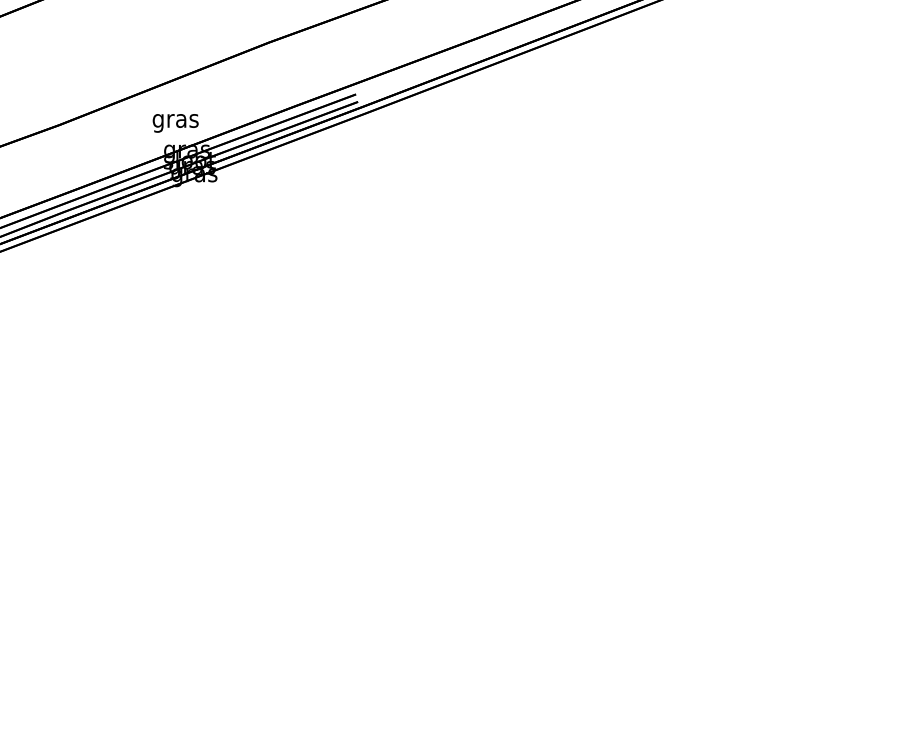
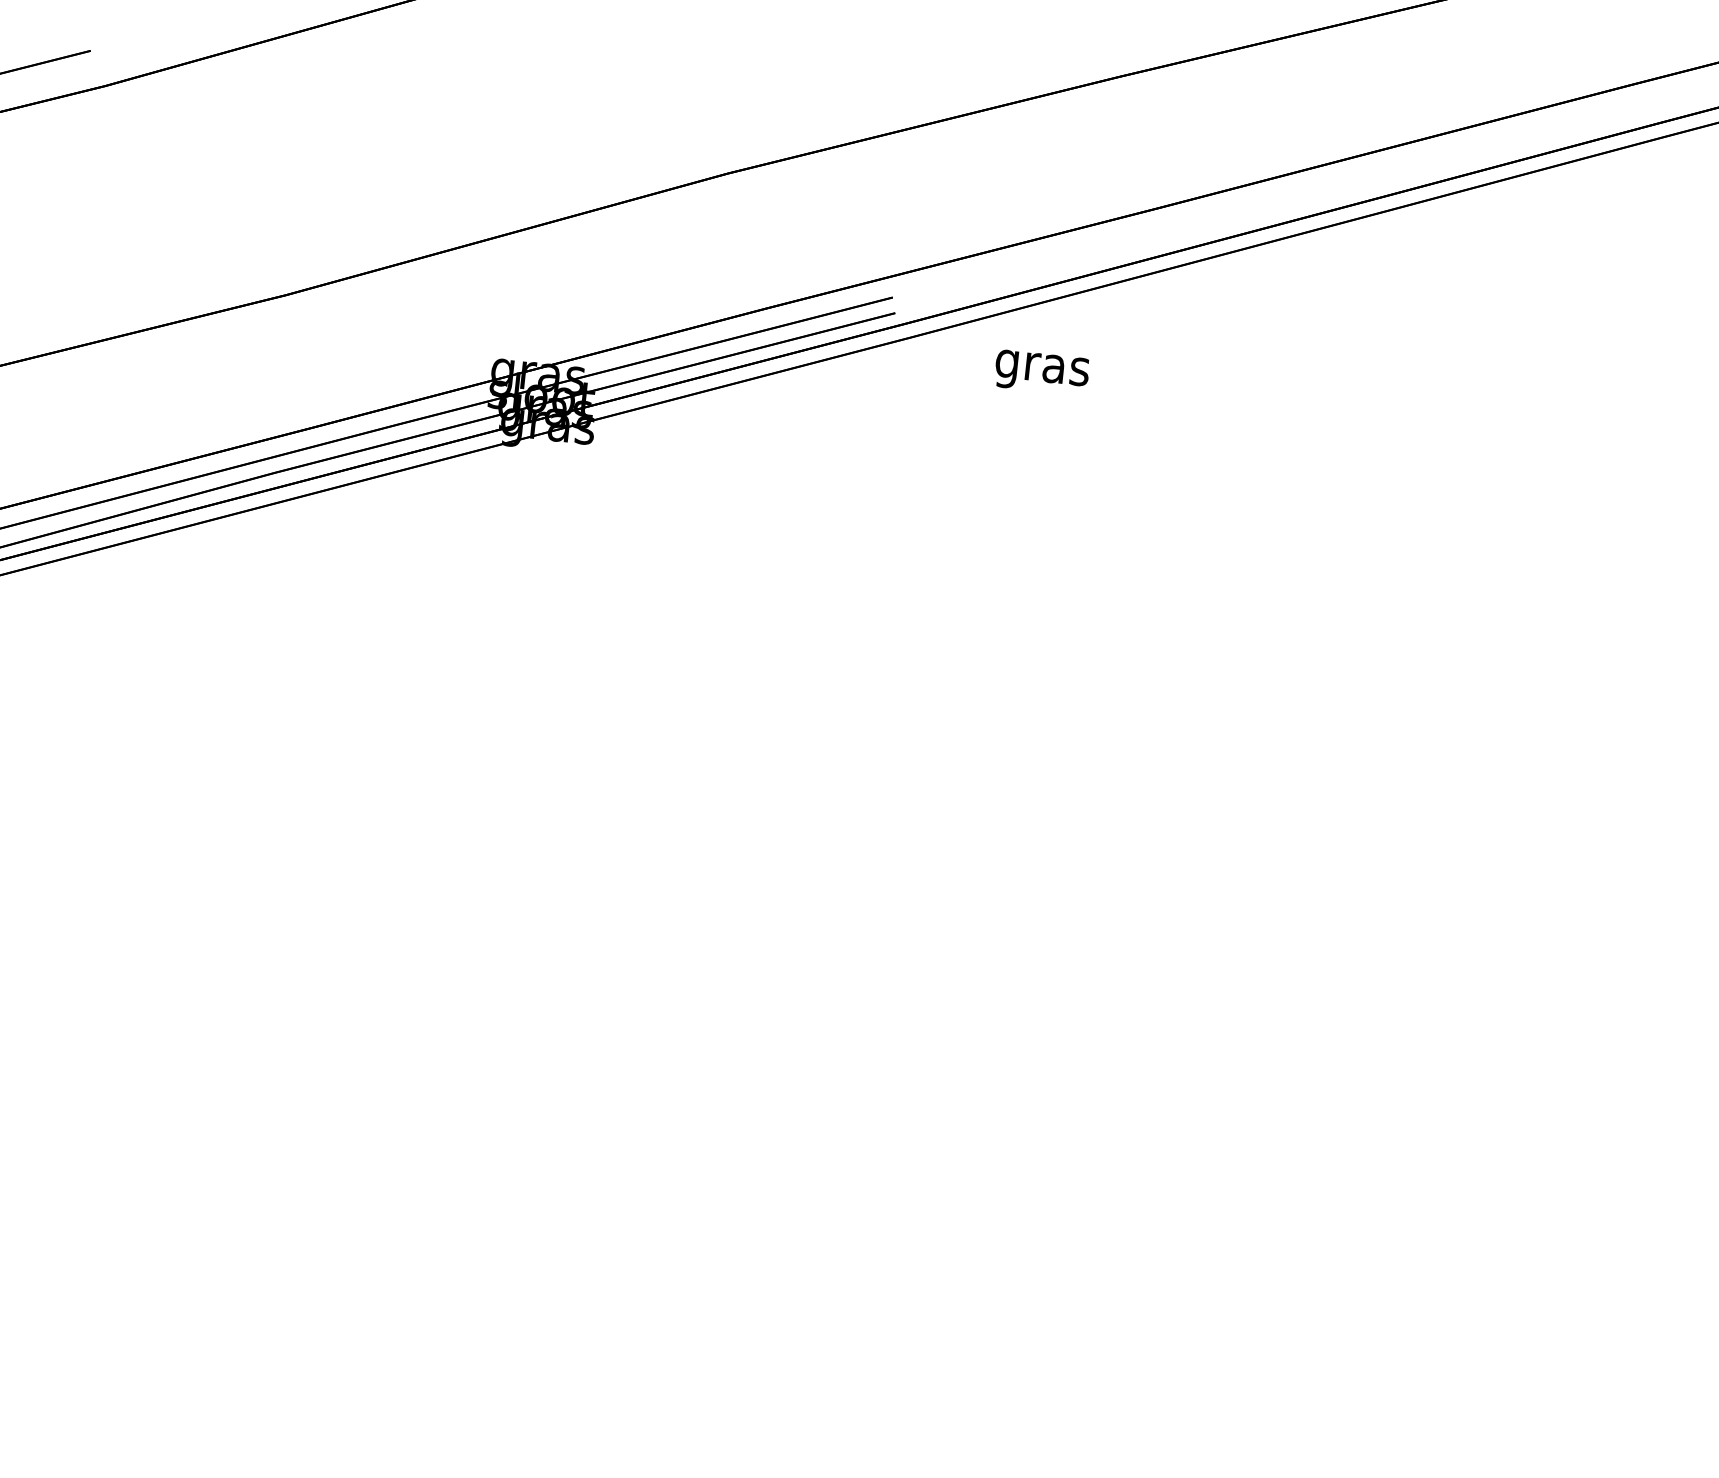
text: (175, 123) -> (1041, 372), moved

